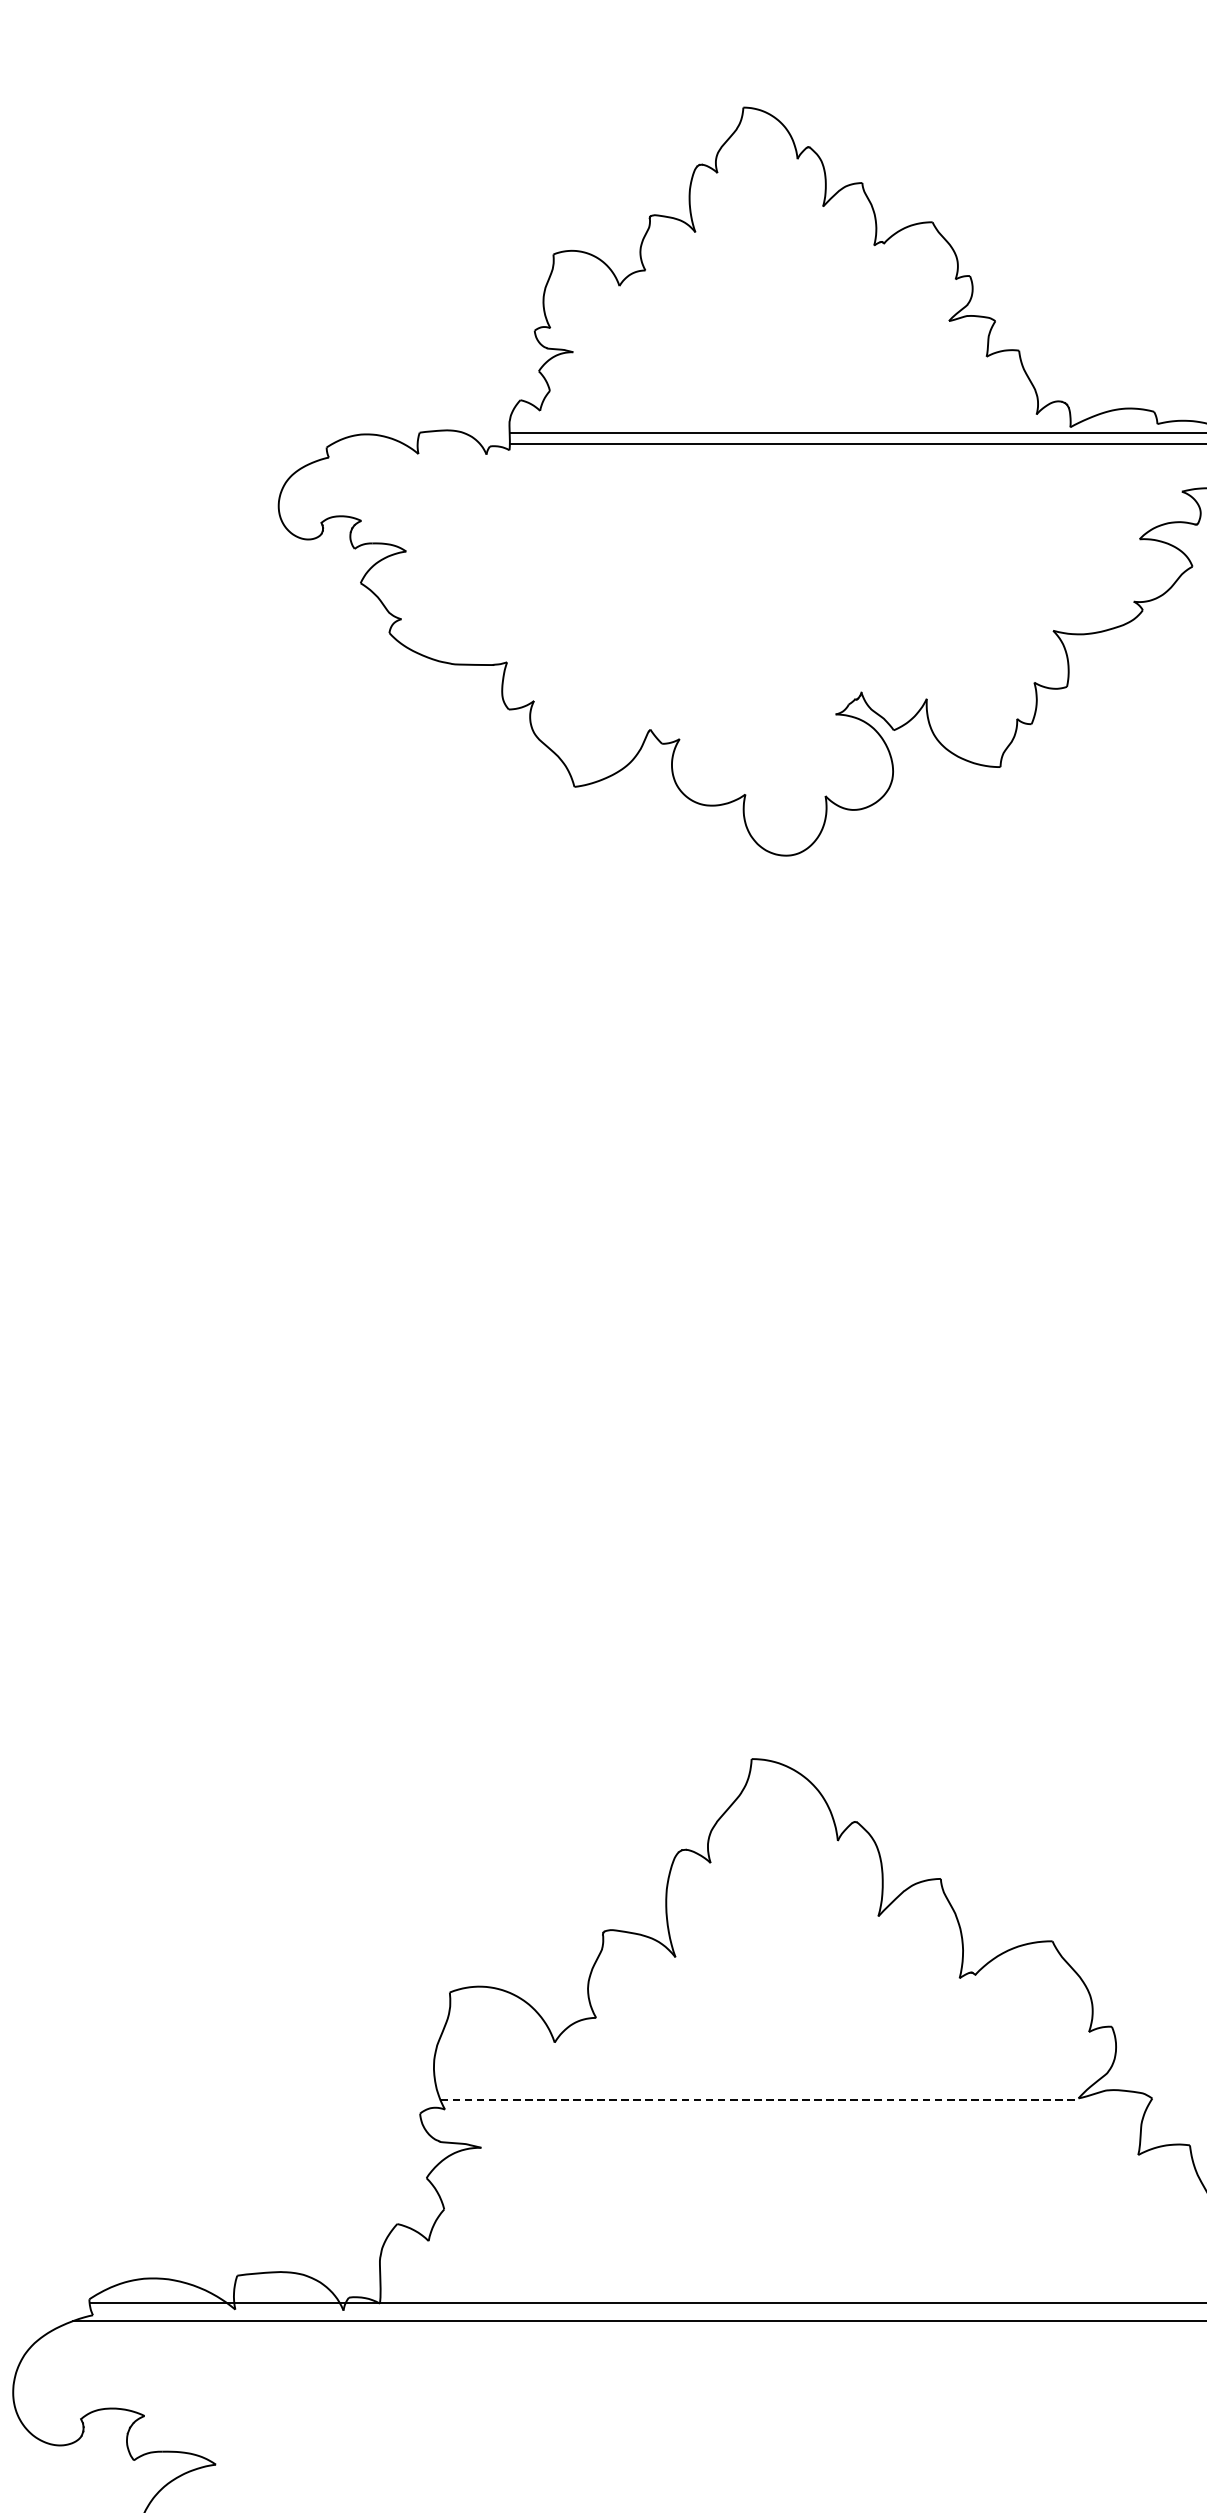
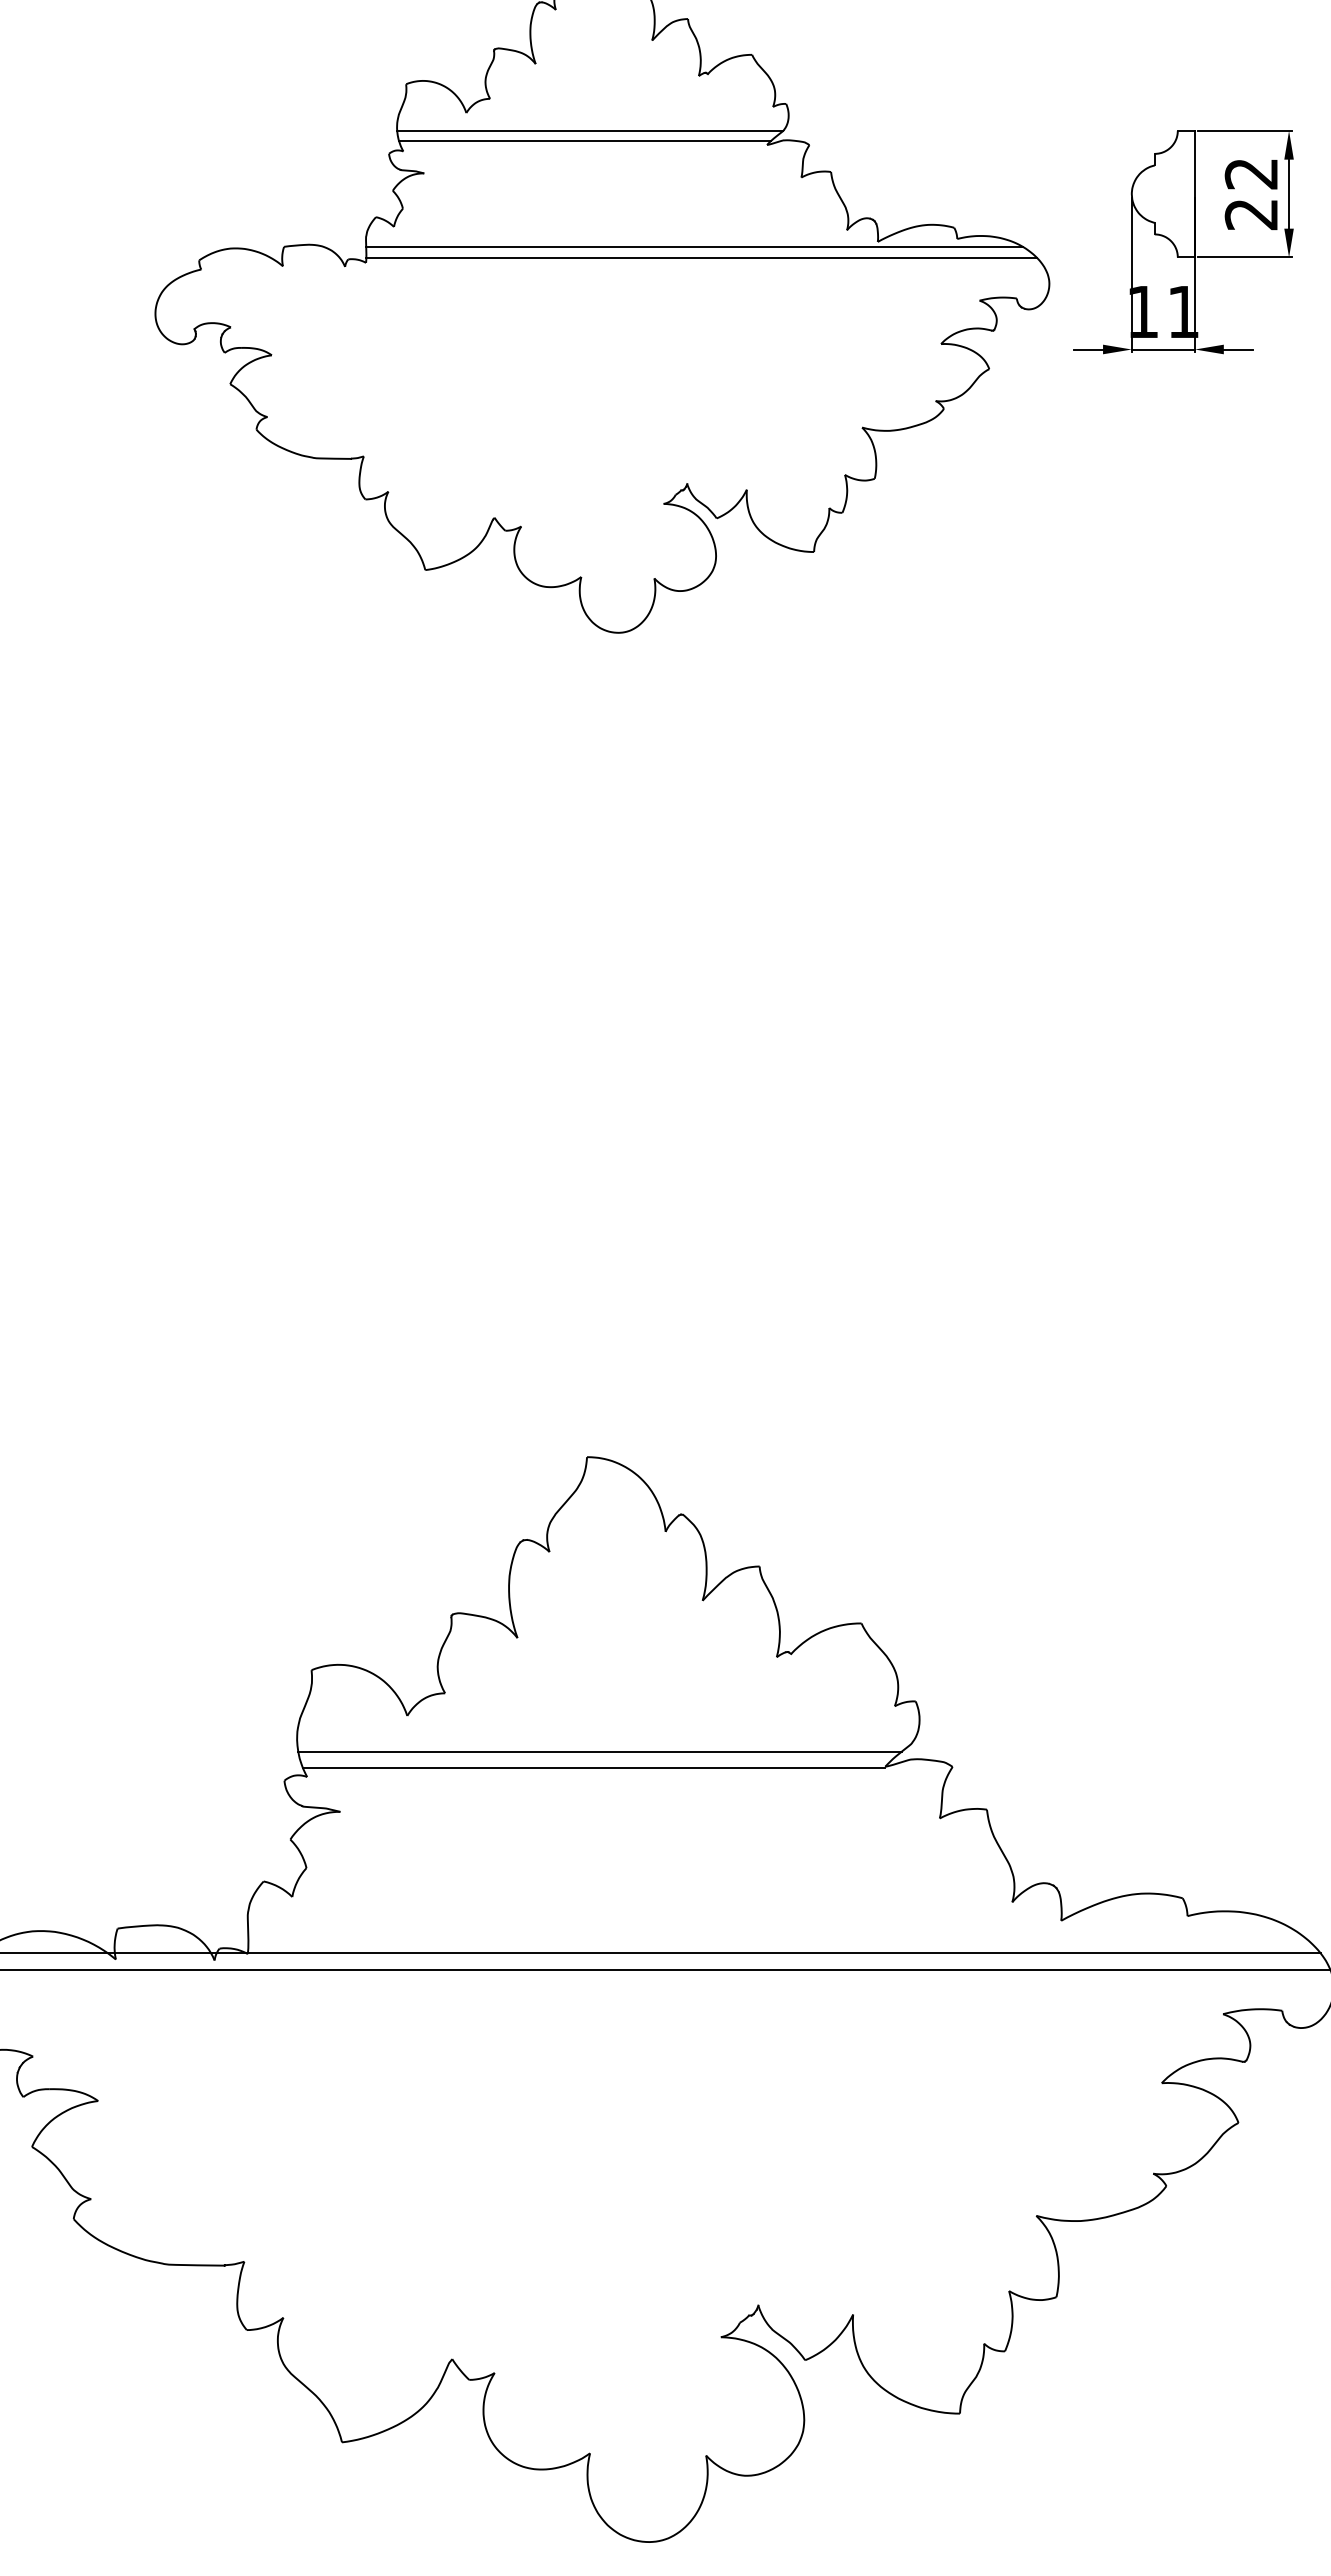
line: (755, 305) -> (590, 130), added
line: (748, 317) -> (584, 141), added
line: (765, 2081) -> (599, 1751), added
line: (759, 2100) -> (594, 1768), dashed -> solid

